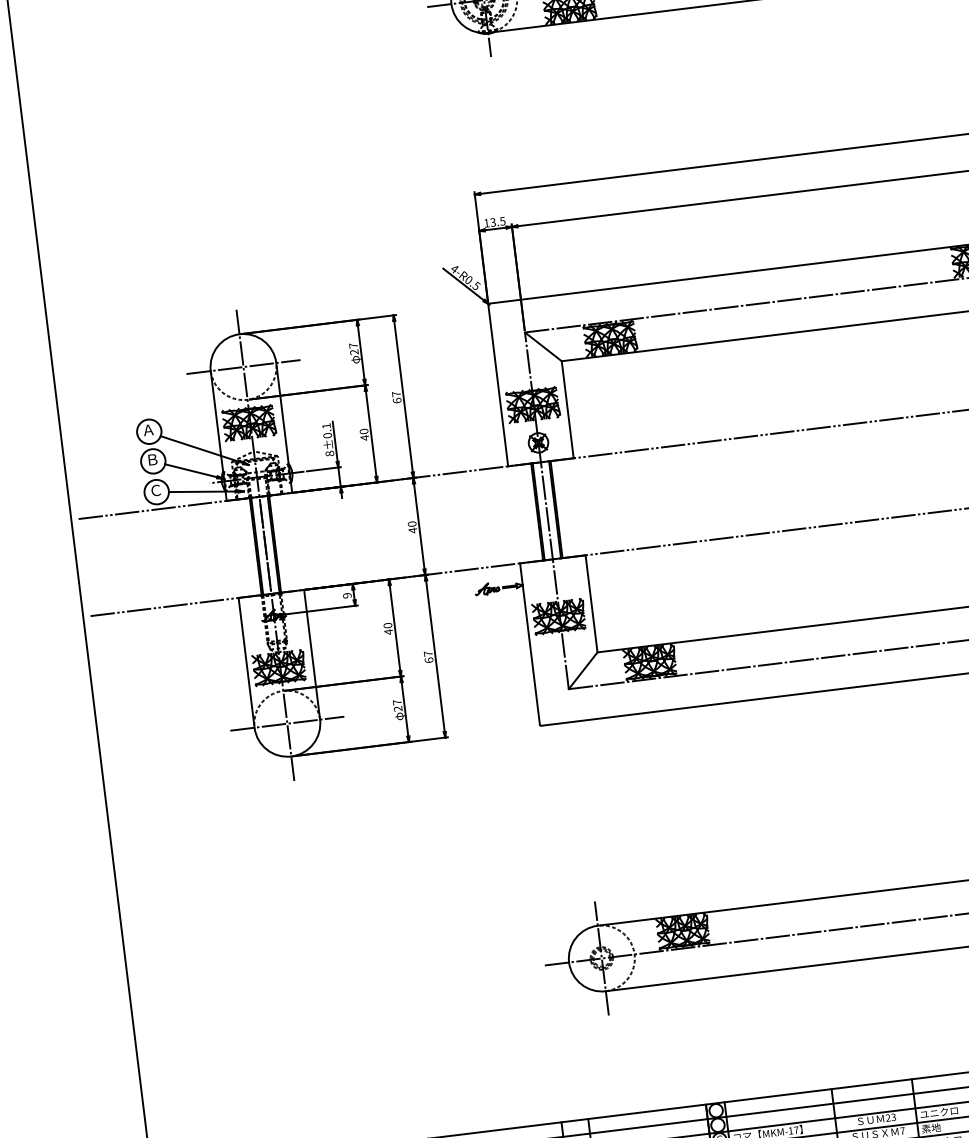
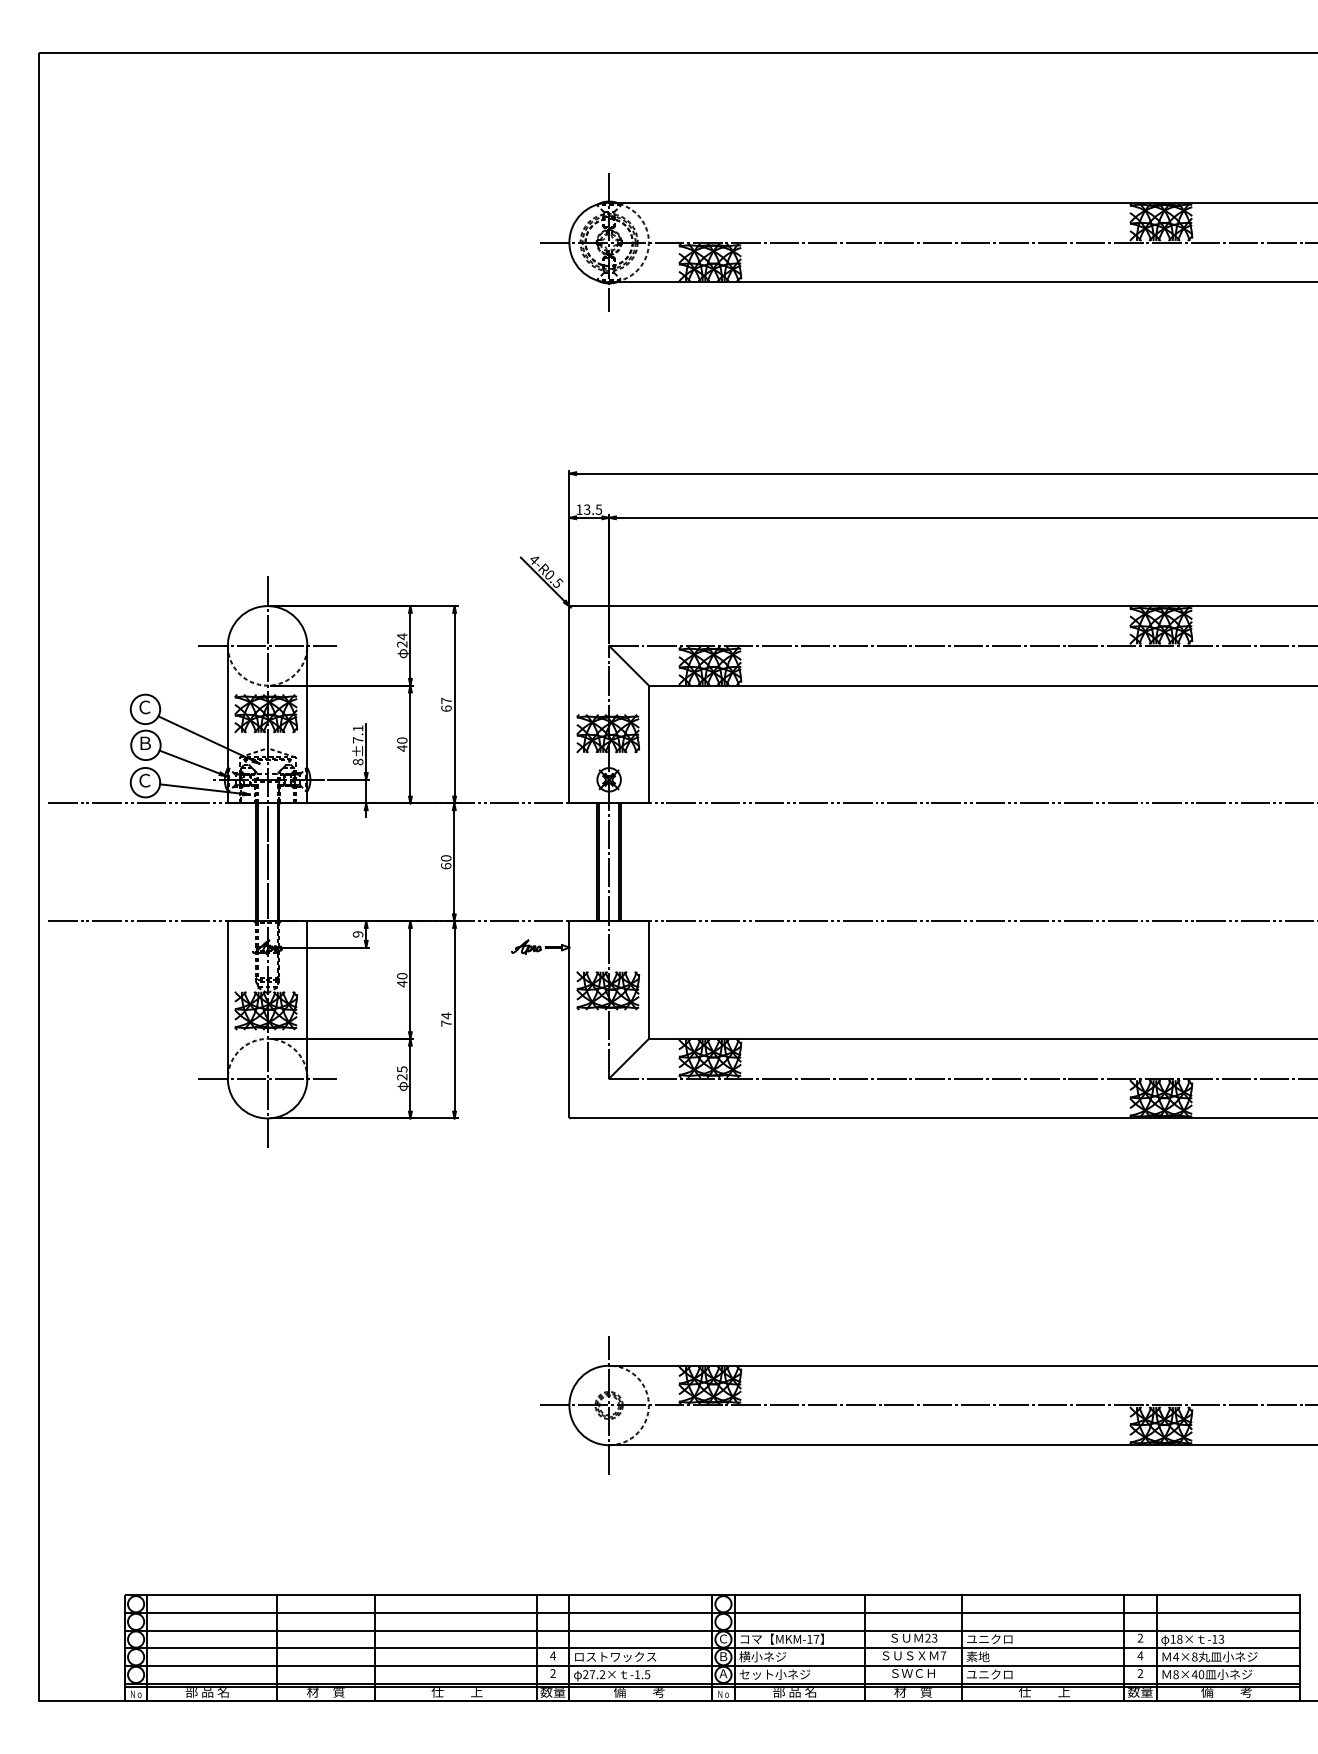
text: (353, 345) -> (402, 636), 27 -> 24
text: (148, 430) -> (144, 707), Ａ -> Ｃ
text: (327, 435) -> (357, 740), 8±0.1 -> 8±7.1
text: (412, 530) -> (445, 866), 40 -> 60
text: (428, 656) -> (446, 1019), 67 -> 74
text: (397, 702) -> (402, 1069), 27 -> 25

